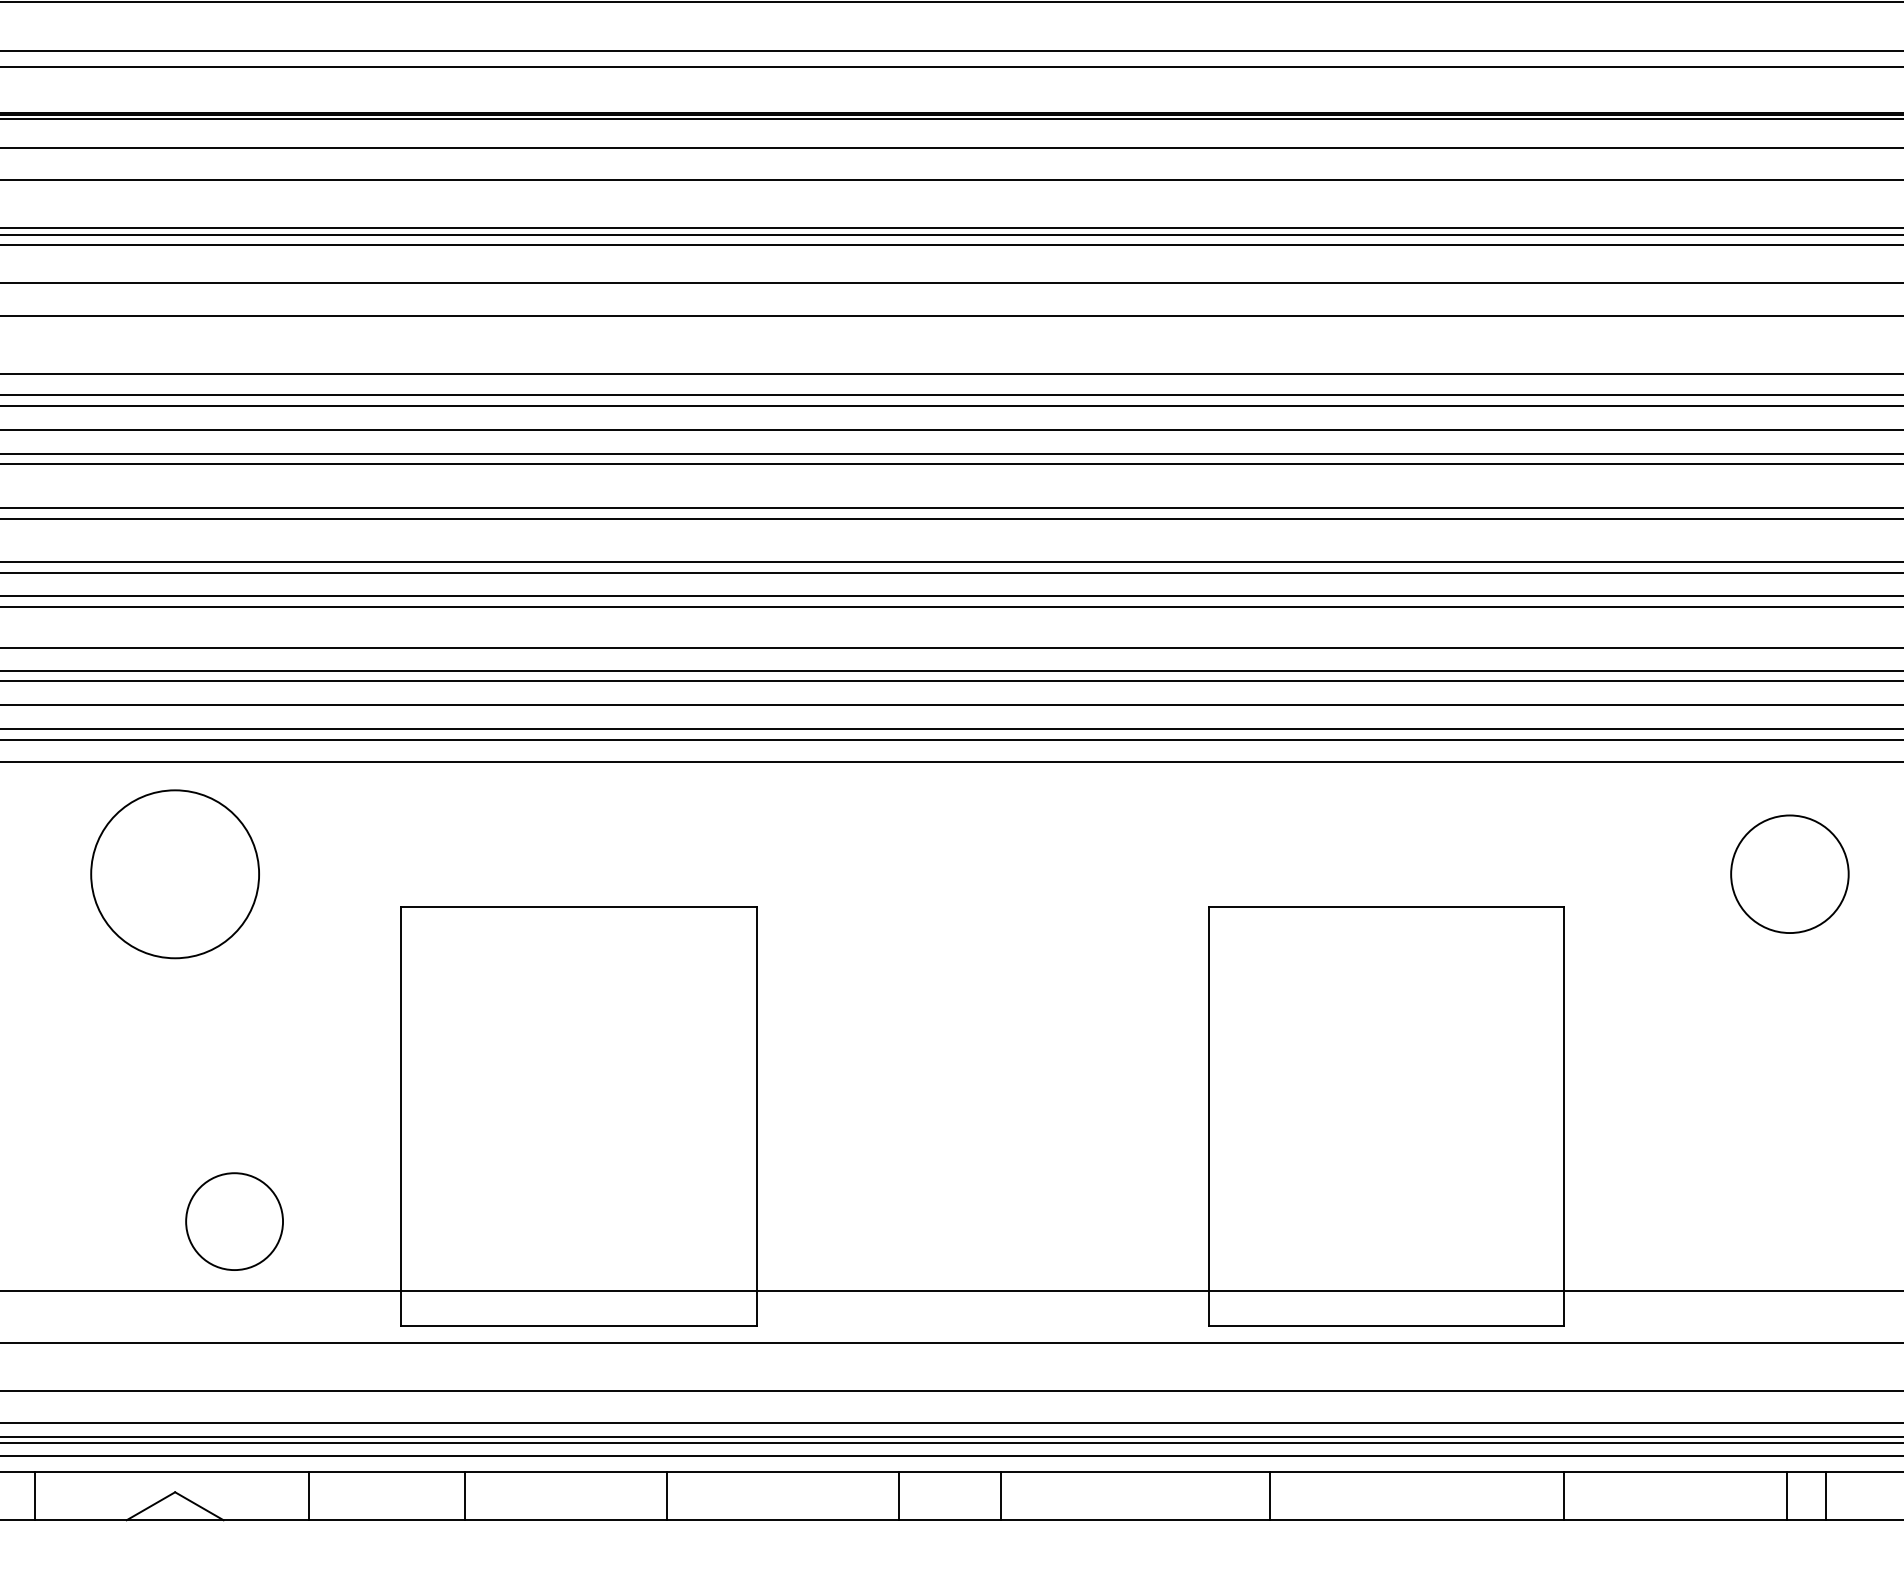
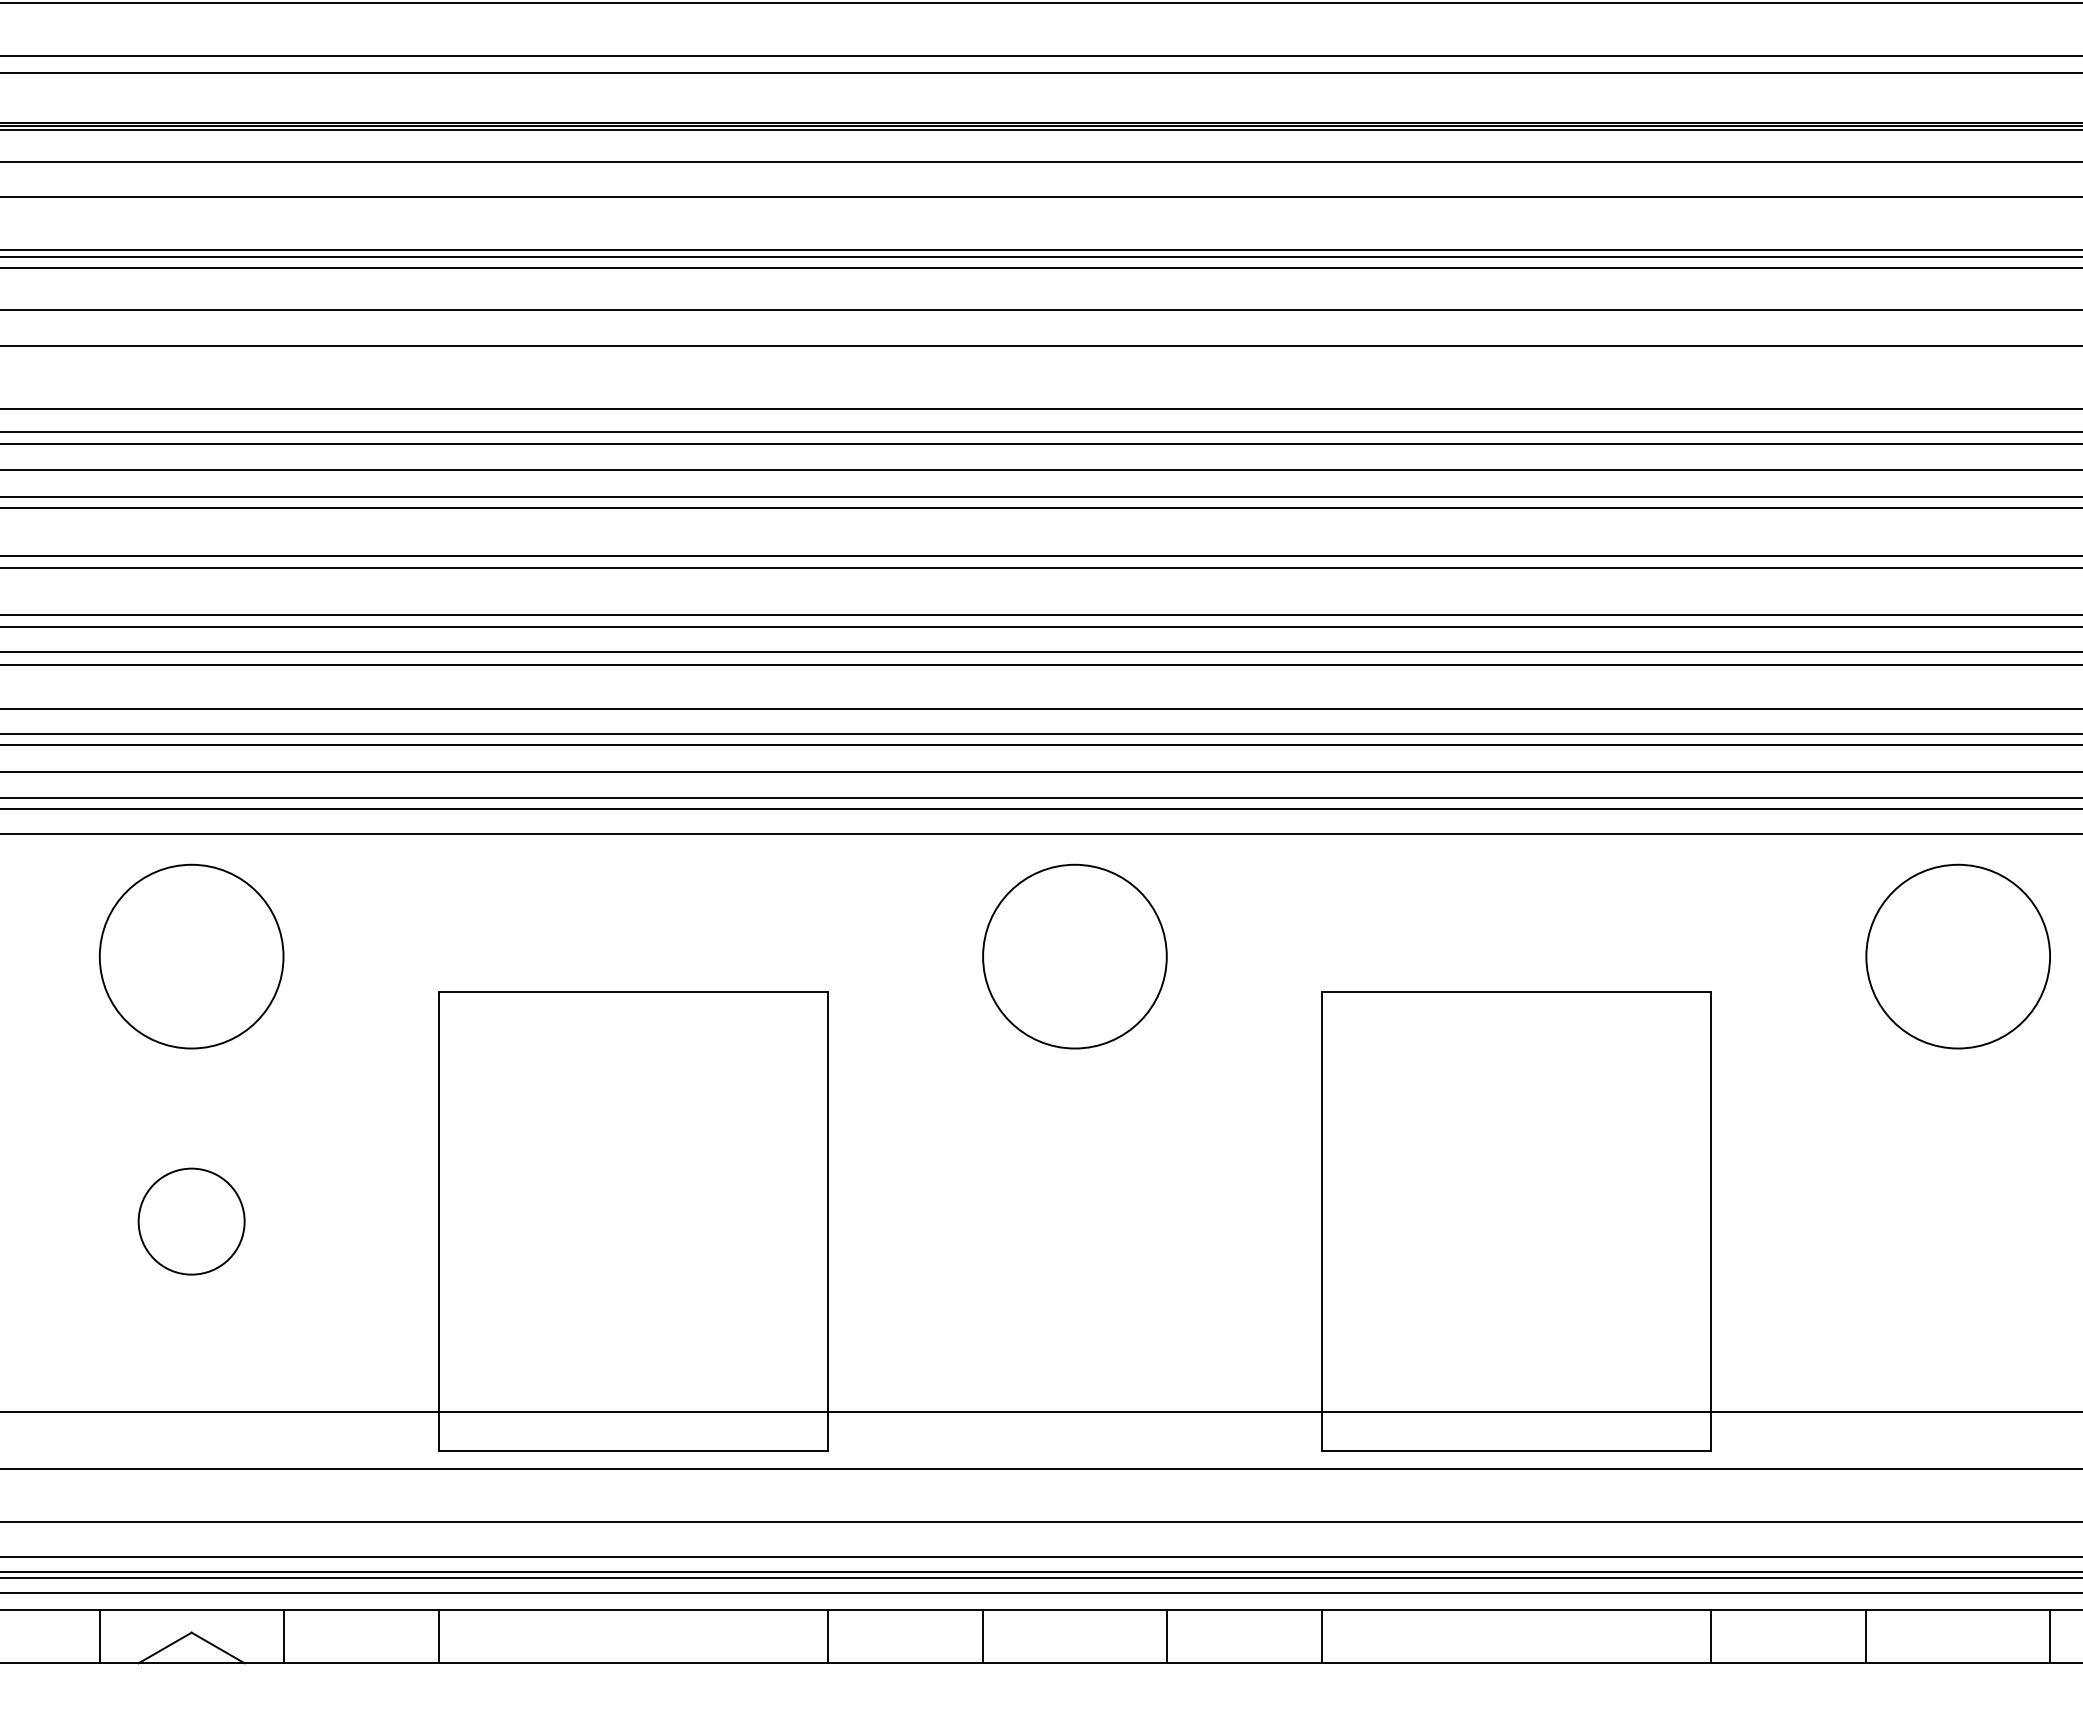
circle: (982, 874) -> (1074, 956), added
circle: (1789, 874) -> (1957, 956), size x1.43
circle: (234, 1221) -> (191, 1221), moved
line: (35, 1495) -> (99, 1636), moved
line: (309, 1495) -> (283, 1636), moved
line: (464, 1495) -> (438, 1636), moved
line: (666, 1495) -> (827, 1636), moved
line: (1000, 1495) -> (1166, 1636), moved
line: (1270, 1495) -> (1322, 1636), moved
line: (1787, 1495) -> (1866, 1636), moved
line: (1826, 1495) -> (2050, 1636), moved

